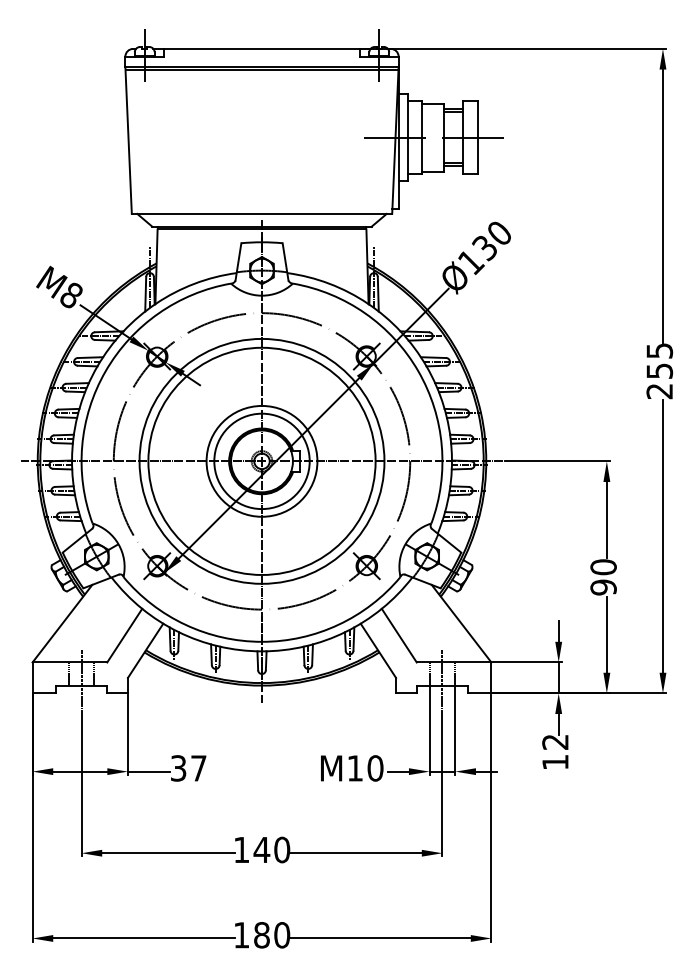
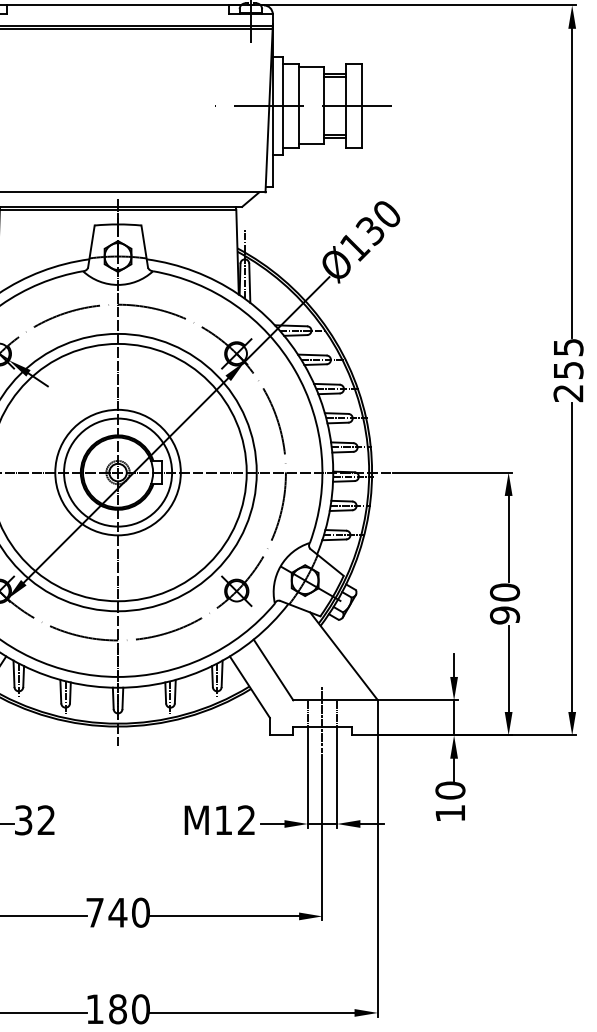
text: (555, 742) -> (450, 790), 12 -> 10
text: (198, 768) -> (46, 820), 37 -> 32
text: (375, 768) -> (246, 820), M10 -> M12
text: (241, 849) -> (94, 912), 140 -> 740

